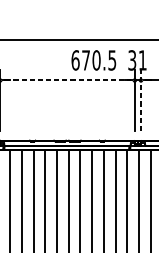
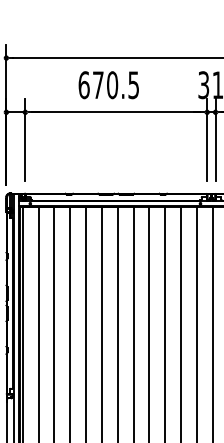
text: (93, 60) -> (108, 85), moved
line: (67, 80) -> (116, 112), dashed -> solid
line: (140, 100) -> (215, 139), dashed -> solid

